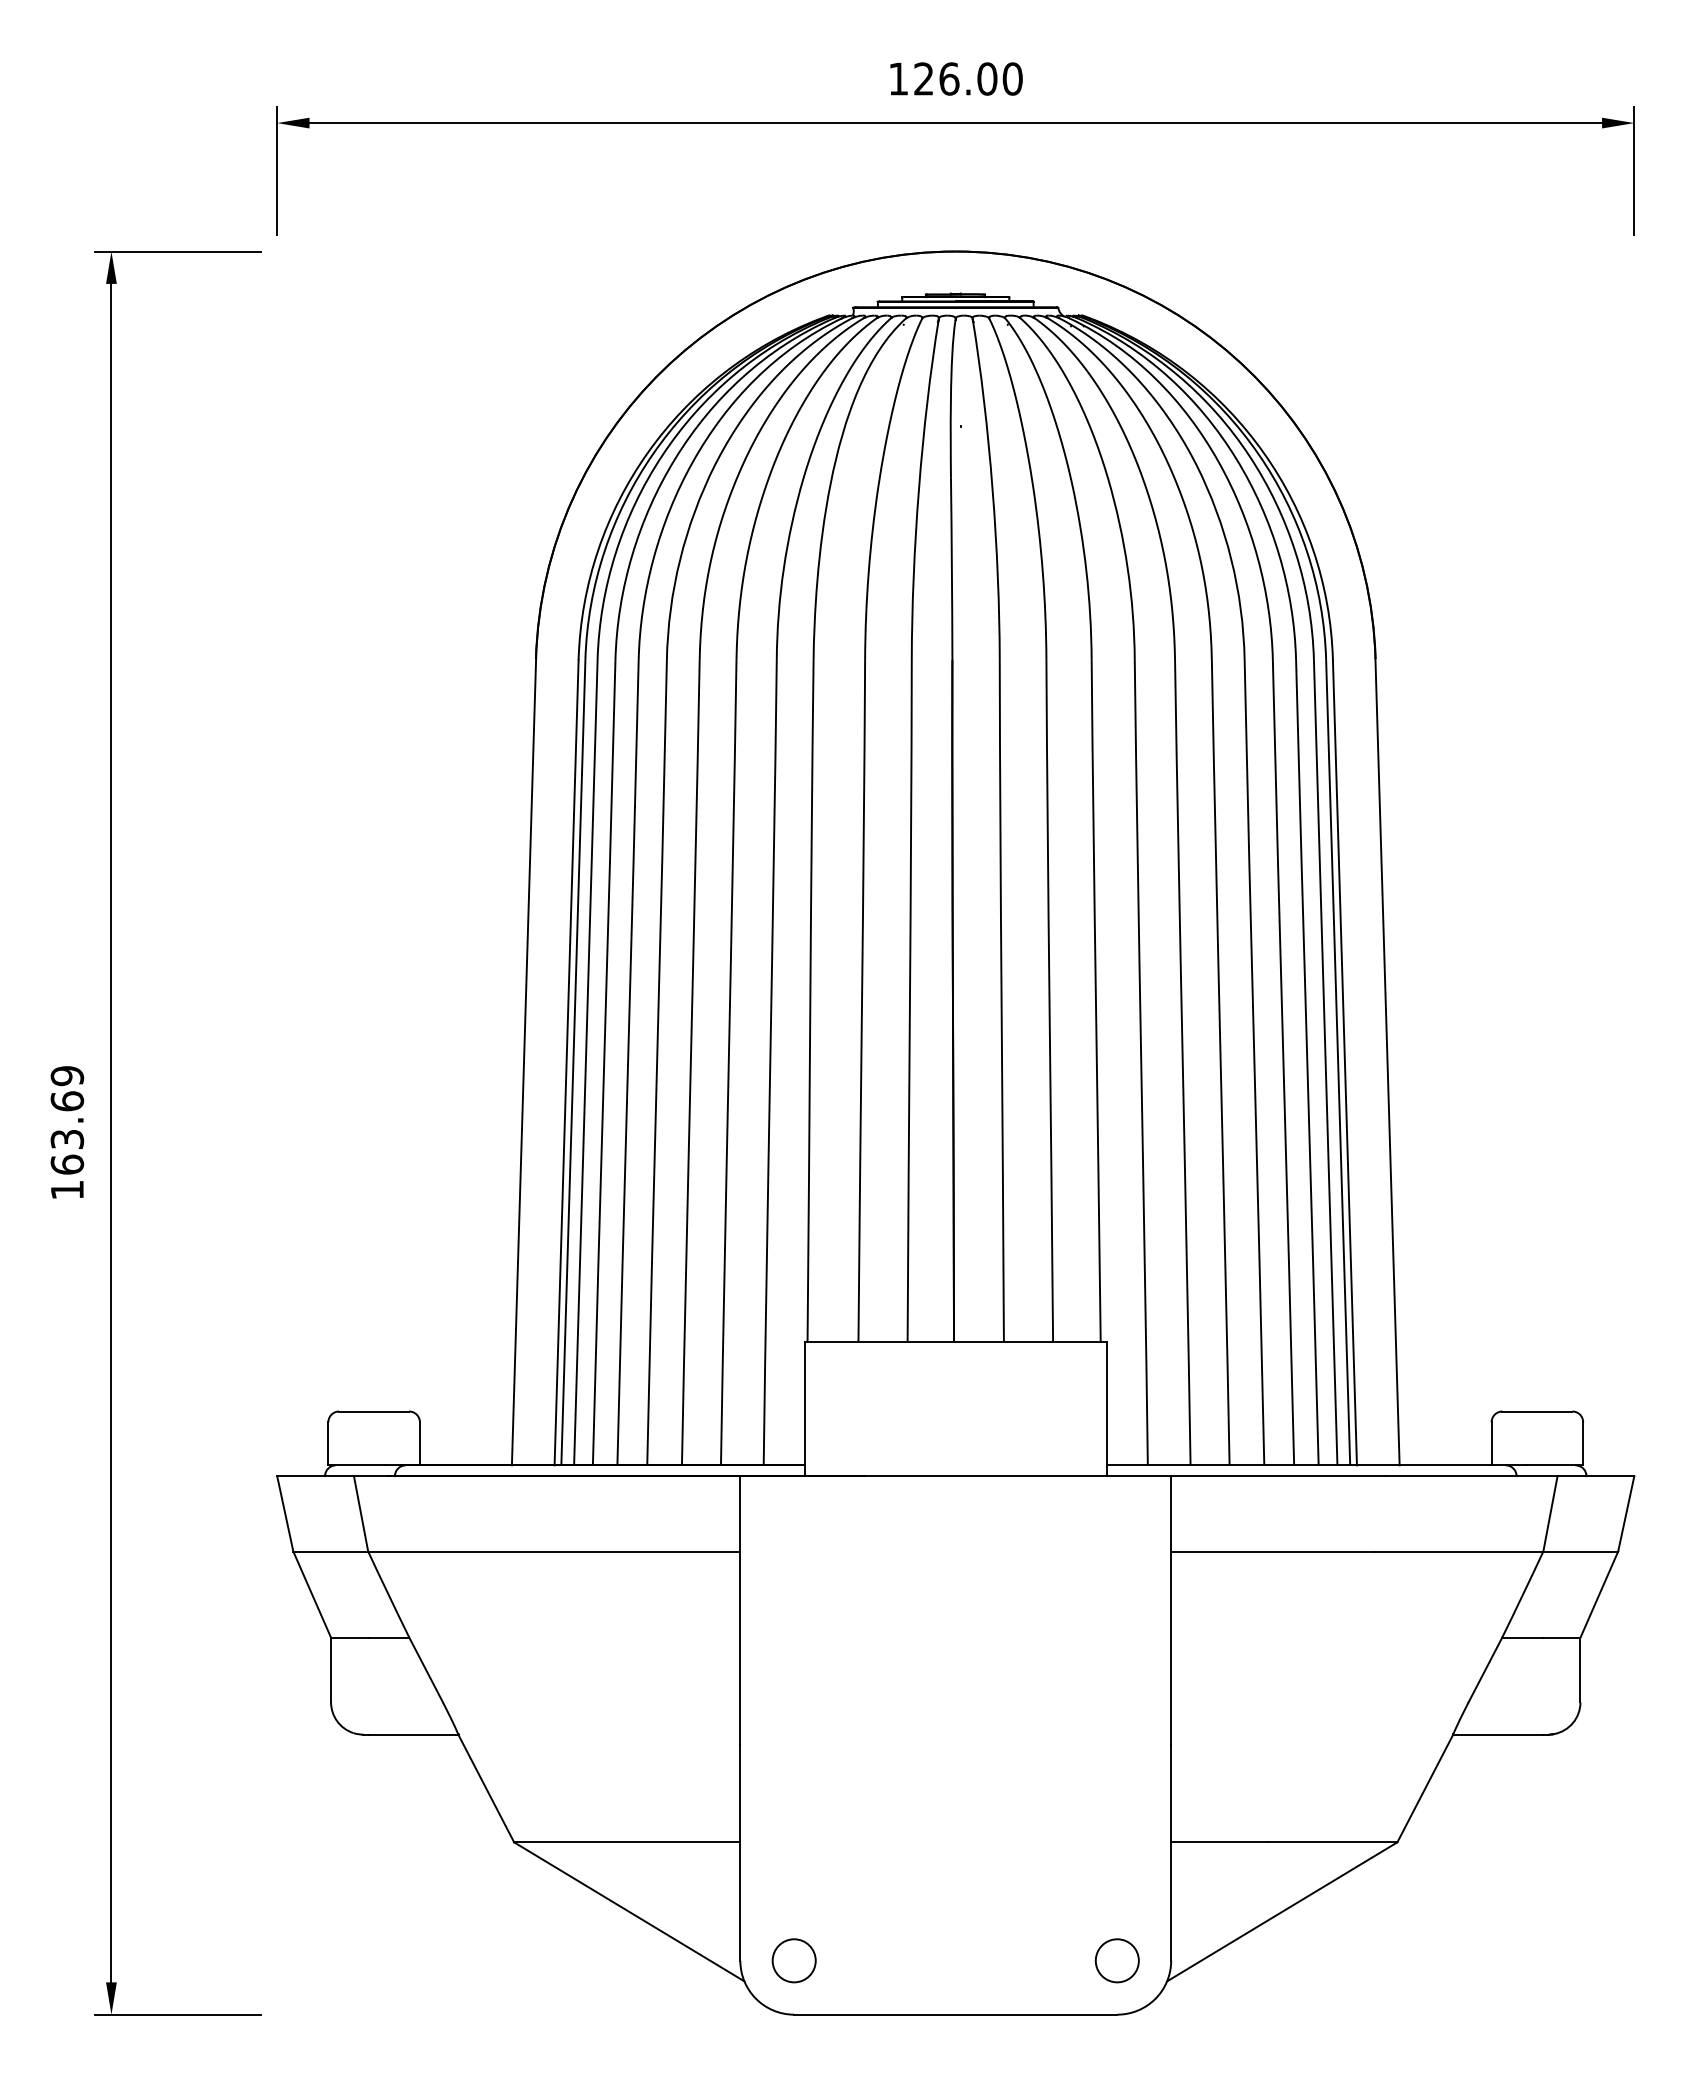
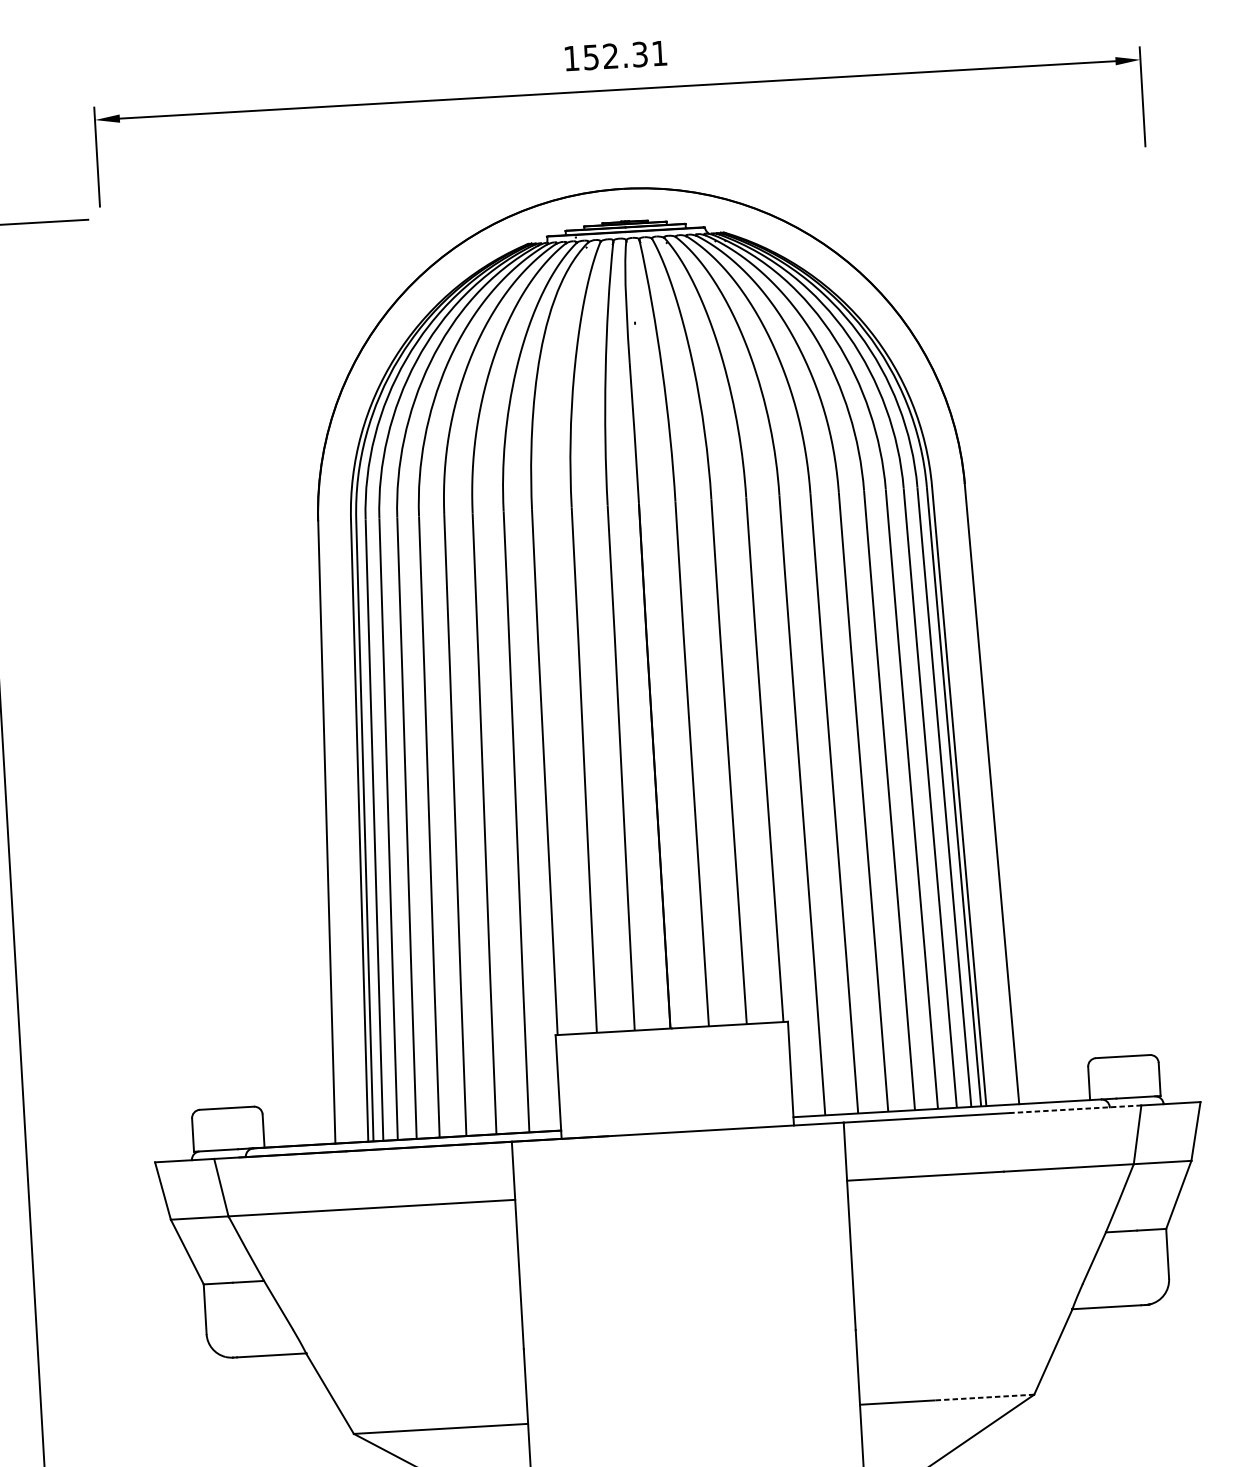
text: (968, 78) -> (625, 55), 126.00 -> 152.31
line: (1471, 1476) -> (1075, 1109), solid -> dashed
line: (1332, 1842) -> (984, 1397), solid -> dashed

